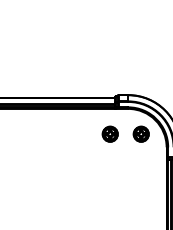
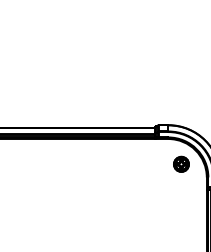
part: (110, 133) -> (150, 163), removed

